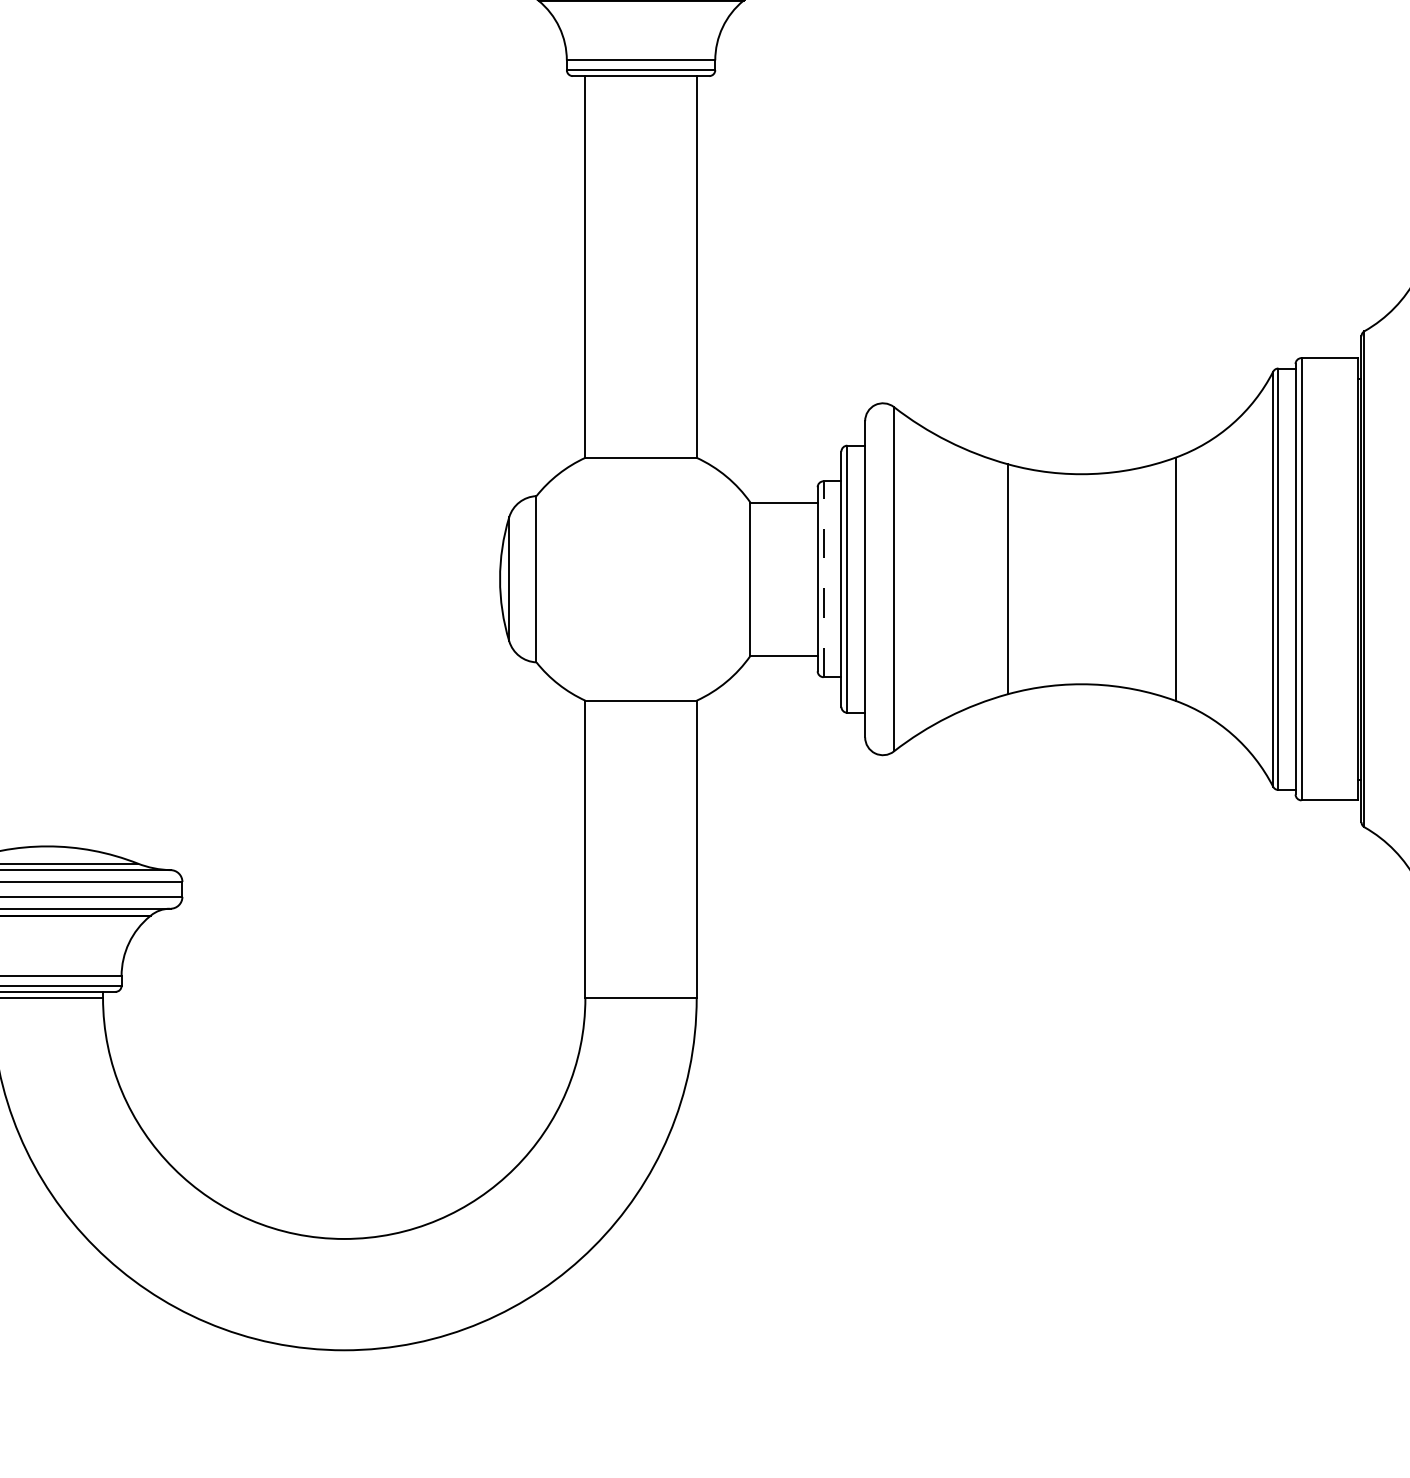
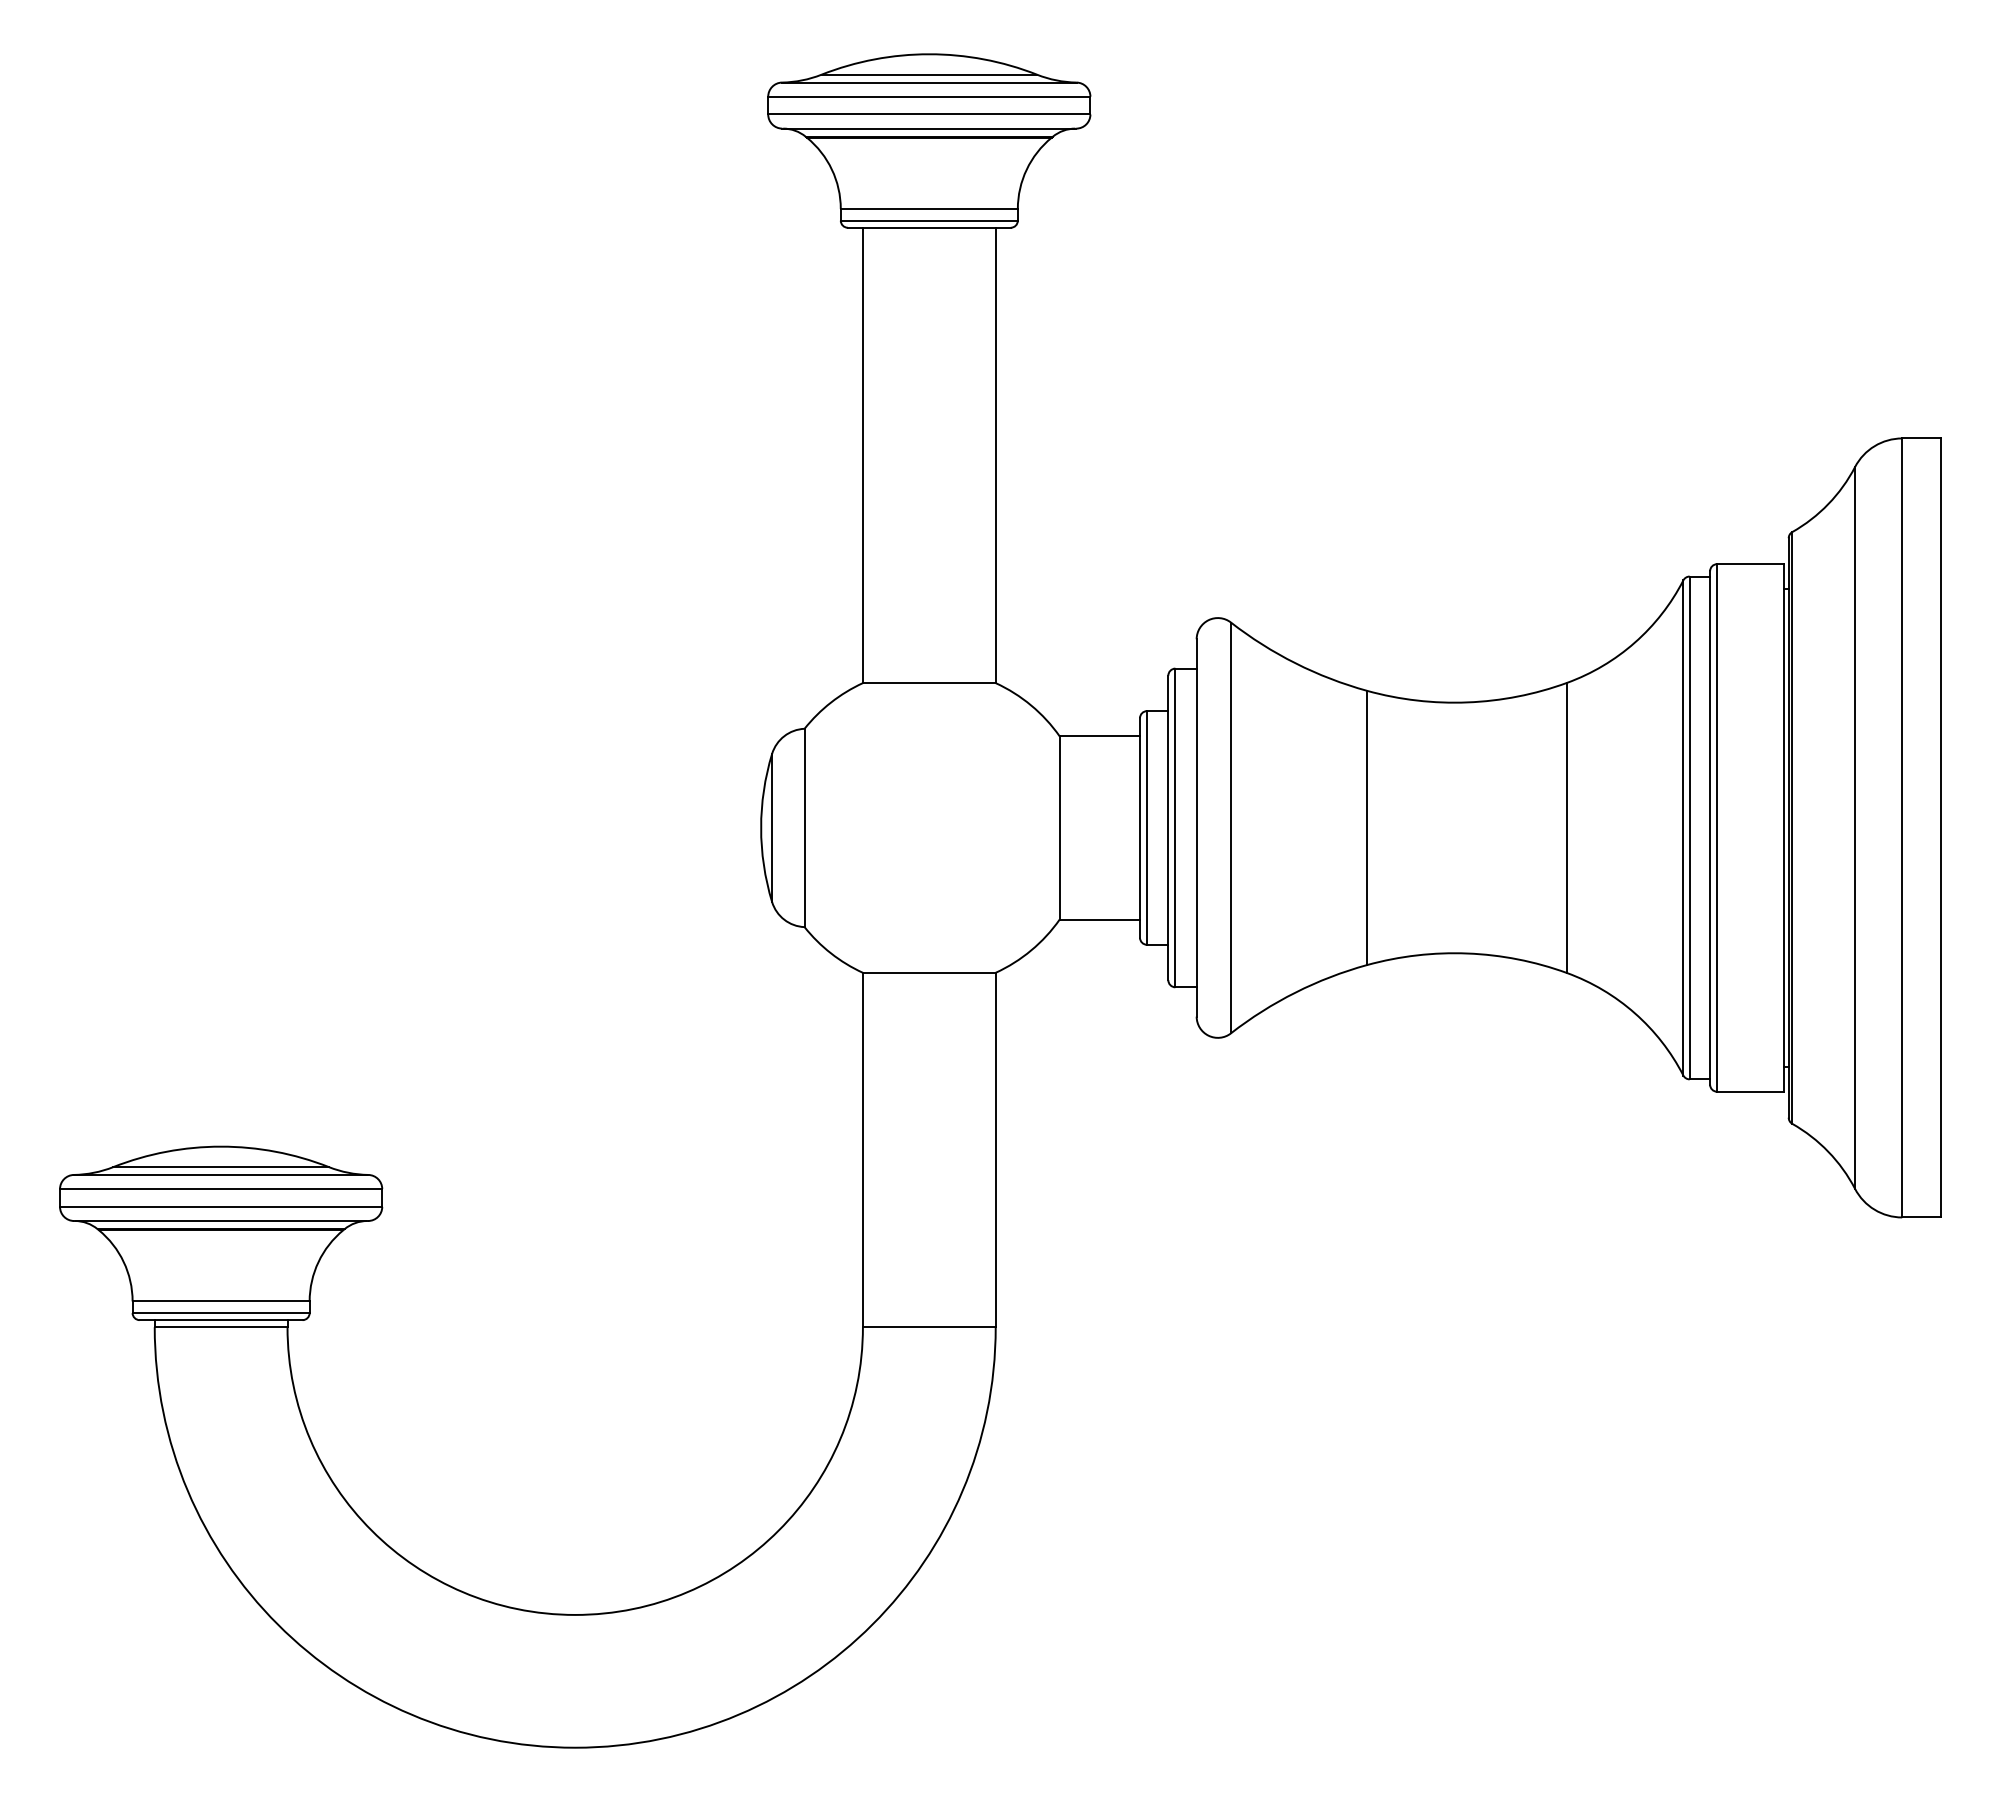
line: (823, 578) -> (1147, 827), dashed -> solid

